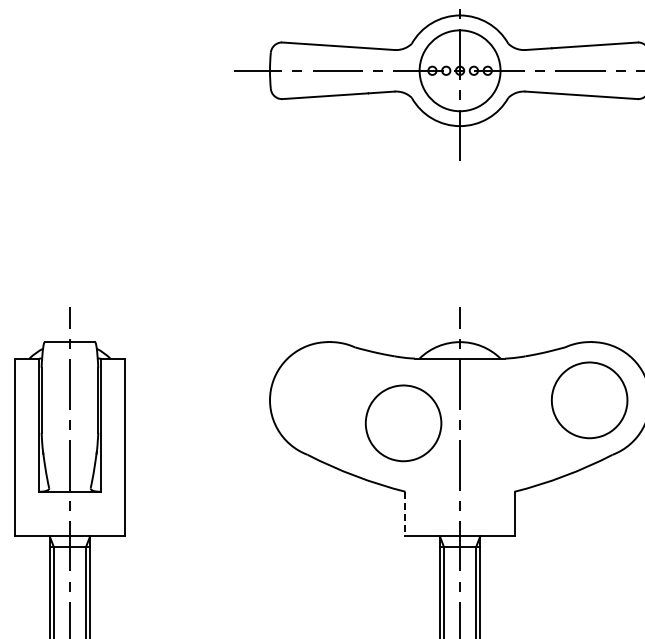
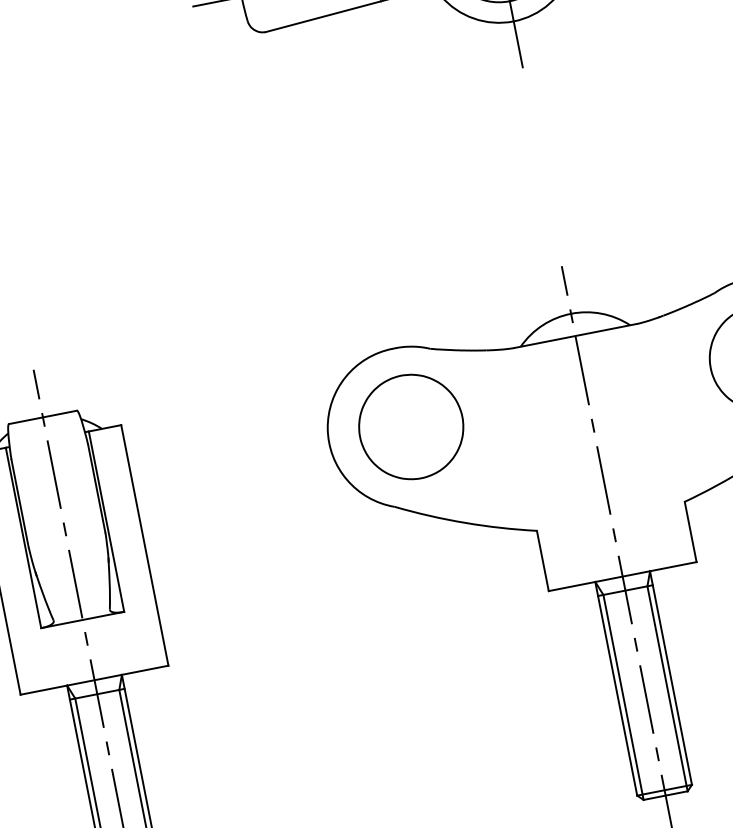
part: (403, 423) -> (411, 427), moved
line: (405, 514) -> (543, 561), dashed -> solid

